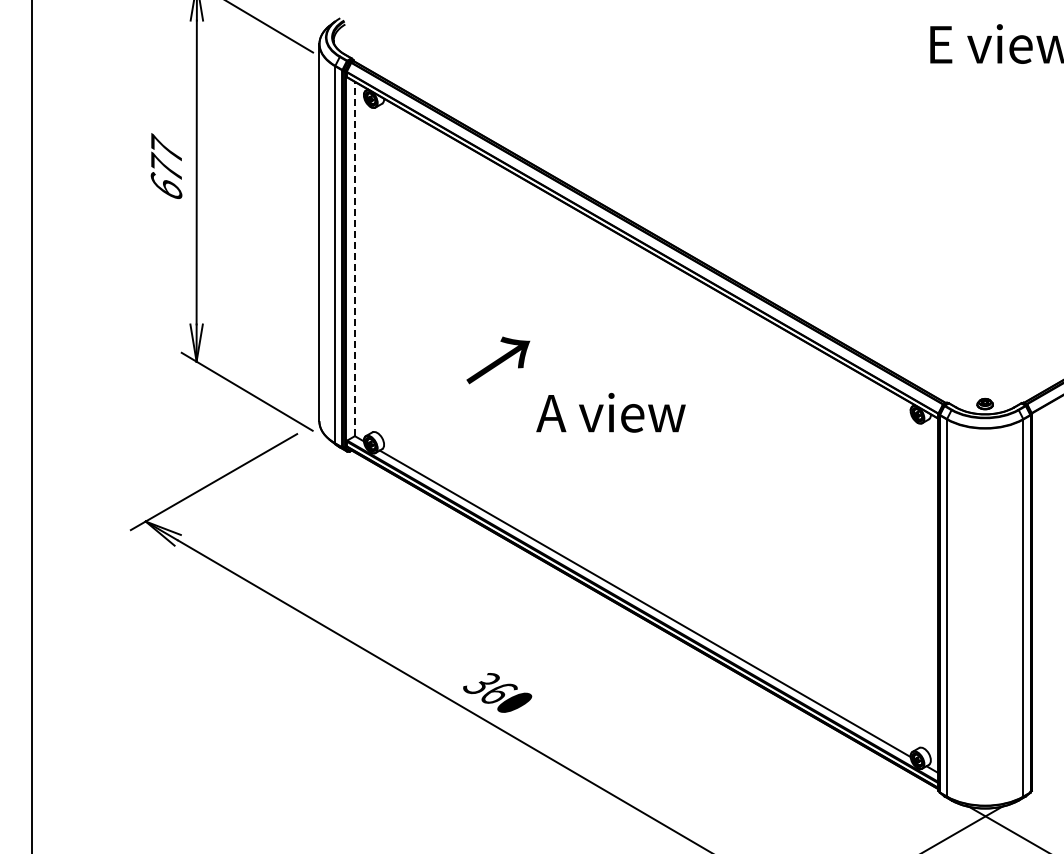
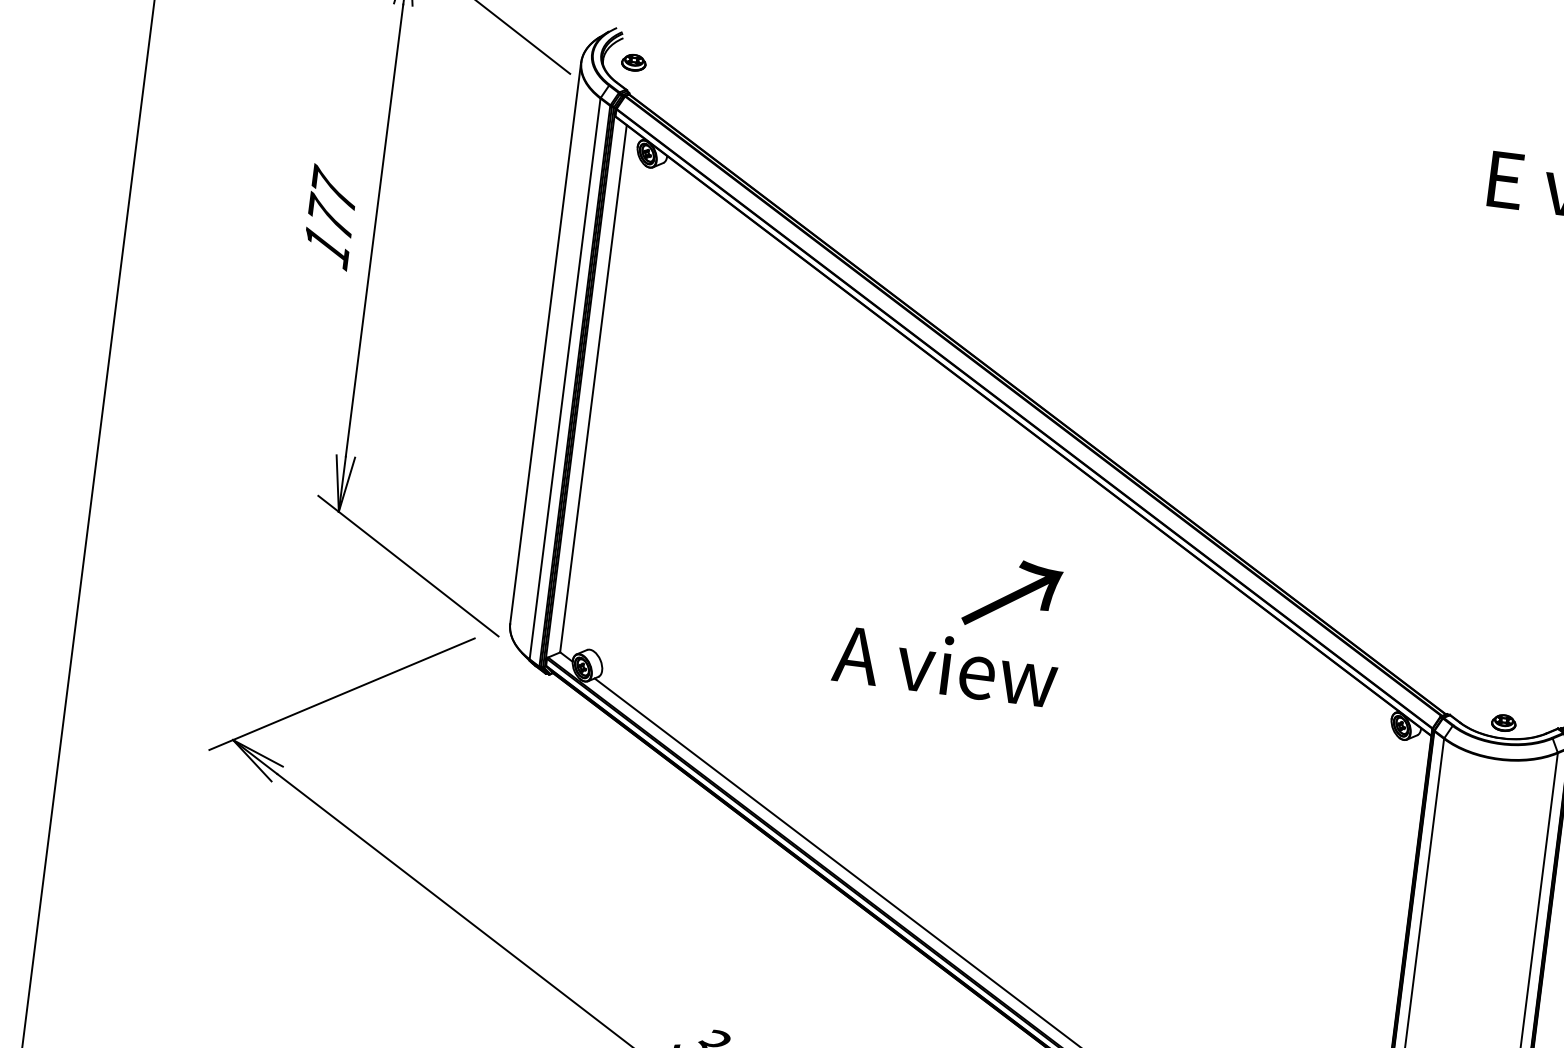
part: (354, 39) -> (634, 62), added
text: (166, 187) -> (326, 247), 677 -> 177
line: (354, 258) -> (593, 388), dashed -> solid
text: (498, 360) -> (1012, 595), moved

